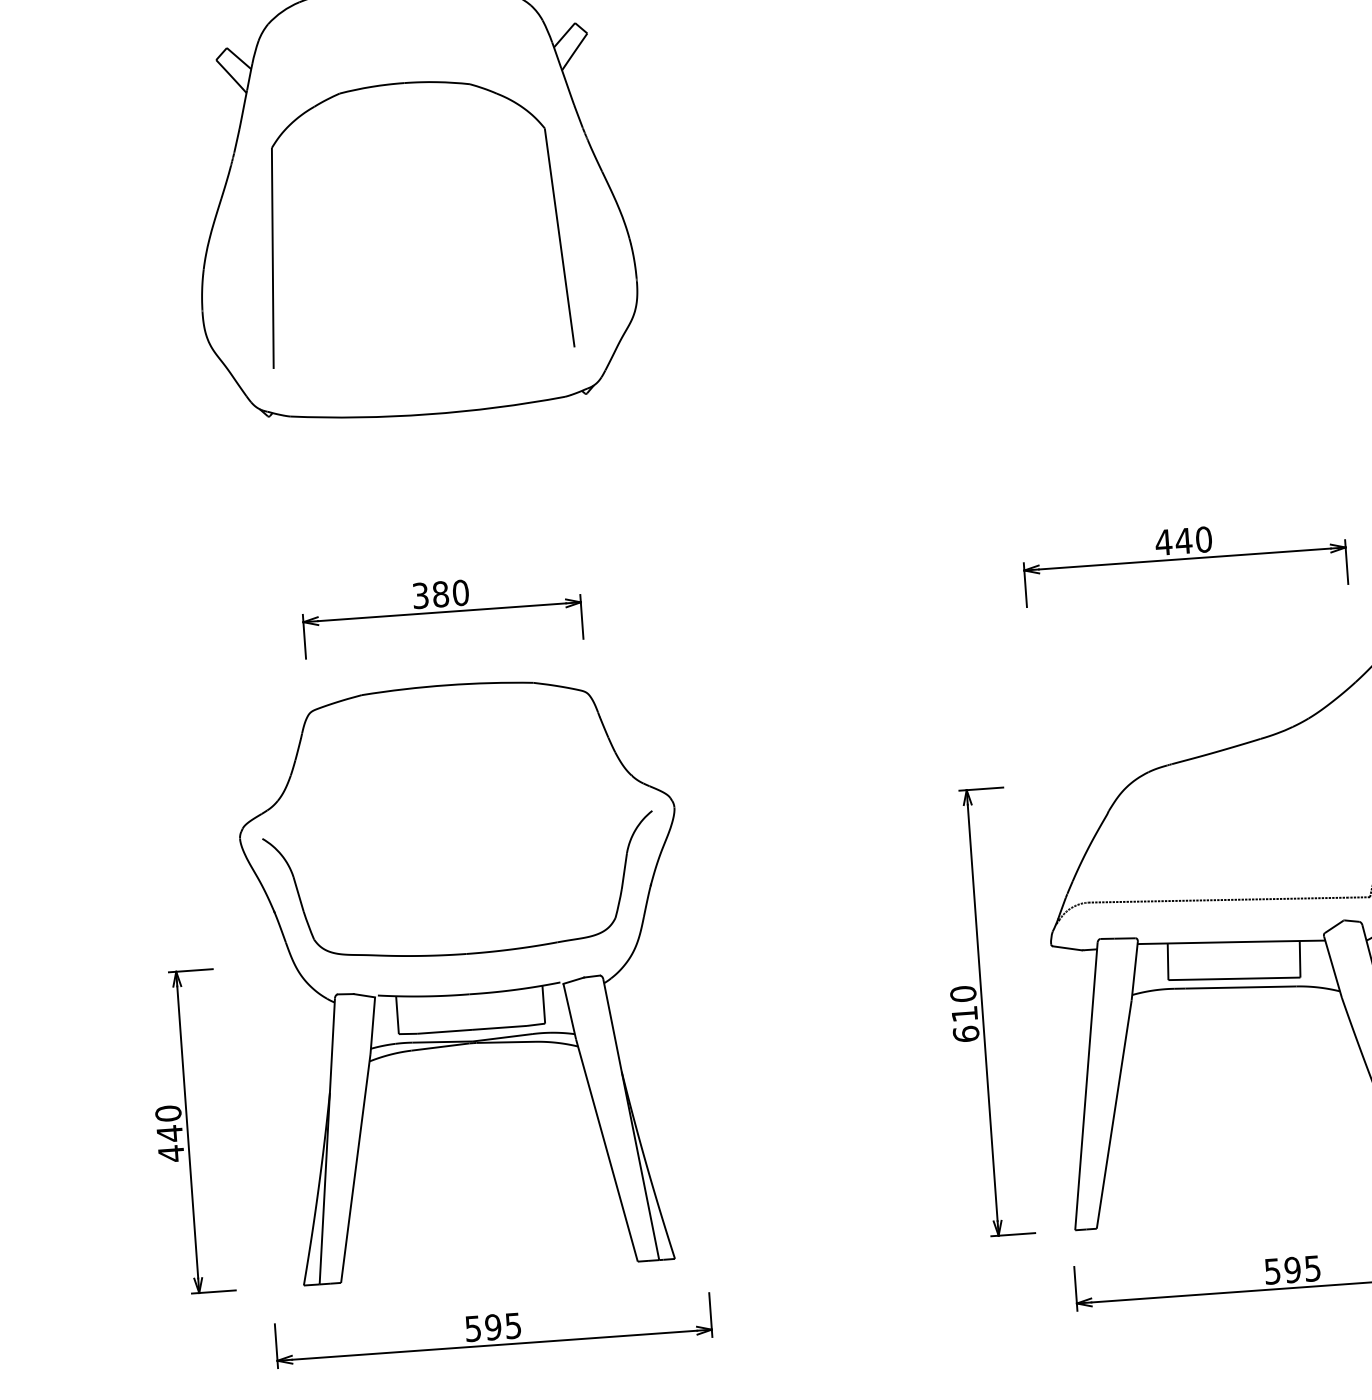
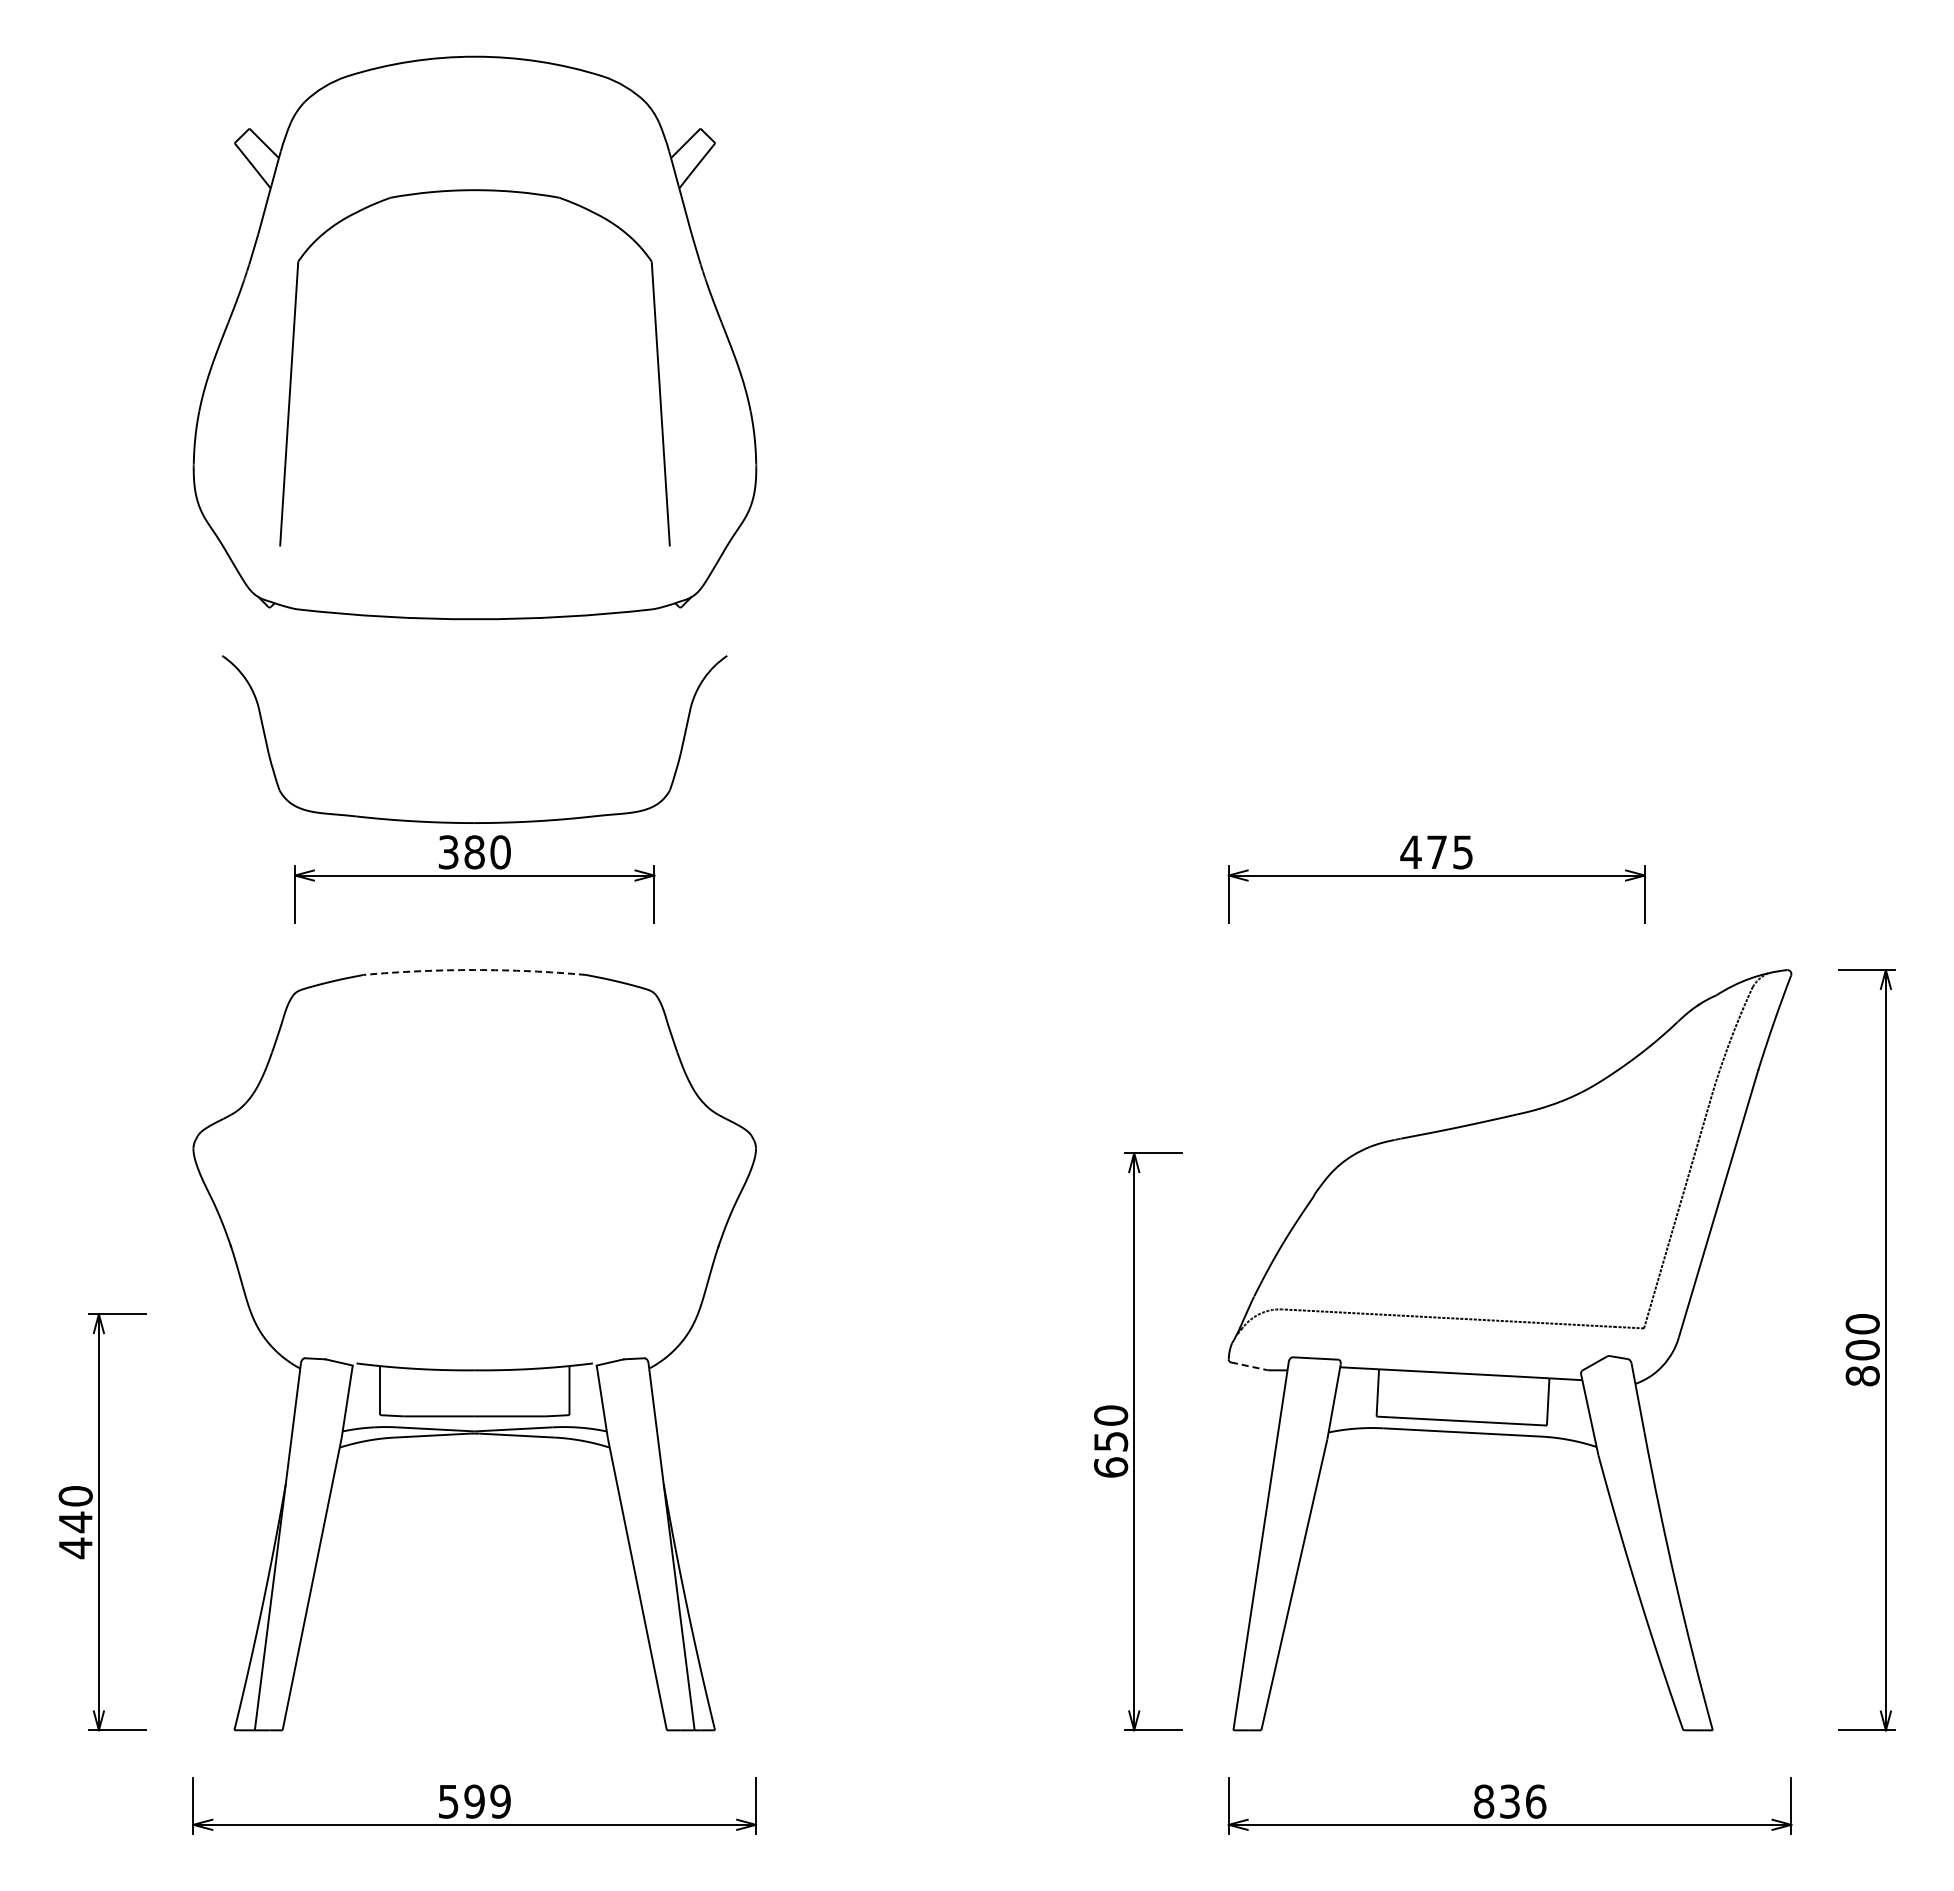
text: (1193, 540) -> (1449, 852), 440 -> 475
arc: (447, 685) -> (474, 970), solid -> dashed
line: (1067, 948) -> (1249, 1366), solid -> dashed
part: (466, 953) -> (474, 822), moved
text: (965, 1014) -> (1111, 1441), 610 -> 650
text: (1293, 1269) -> (1510, 1801), 595 -> 836
text: (513, 1325) -> (500, 1801), 595 -> 599

